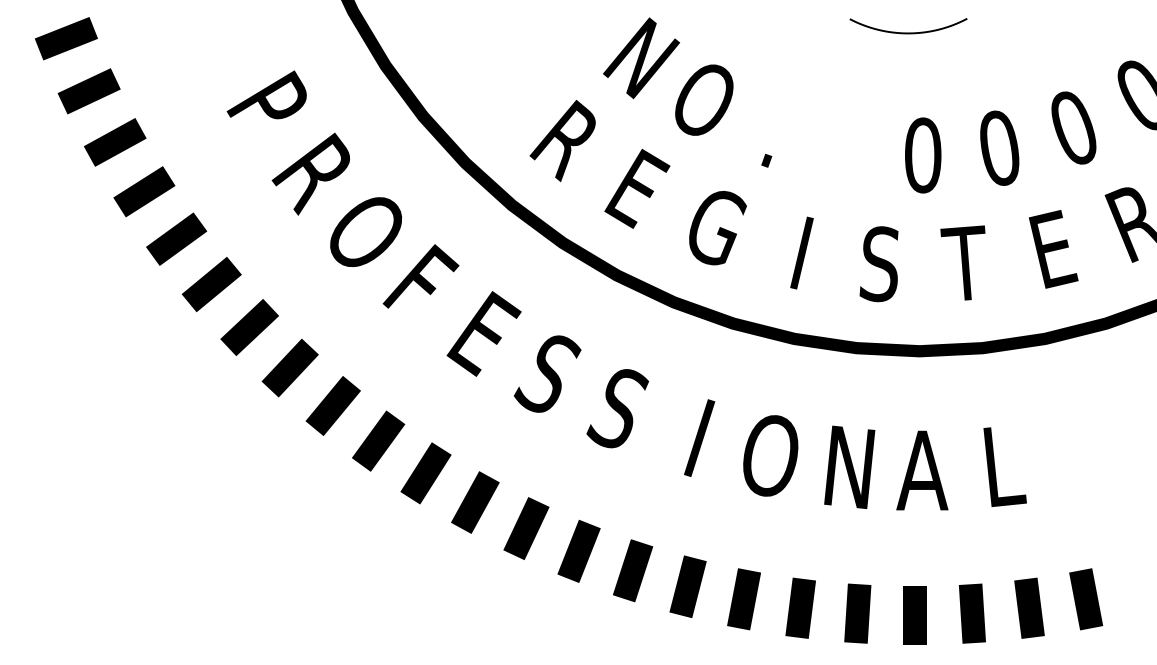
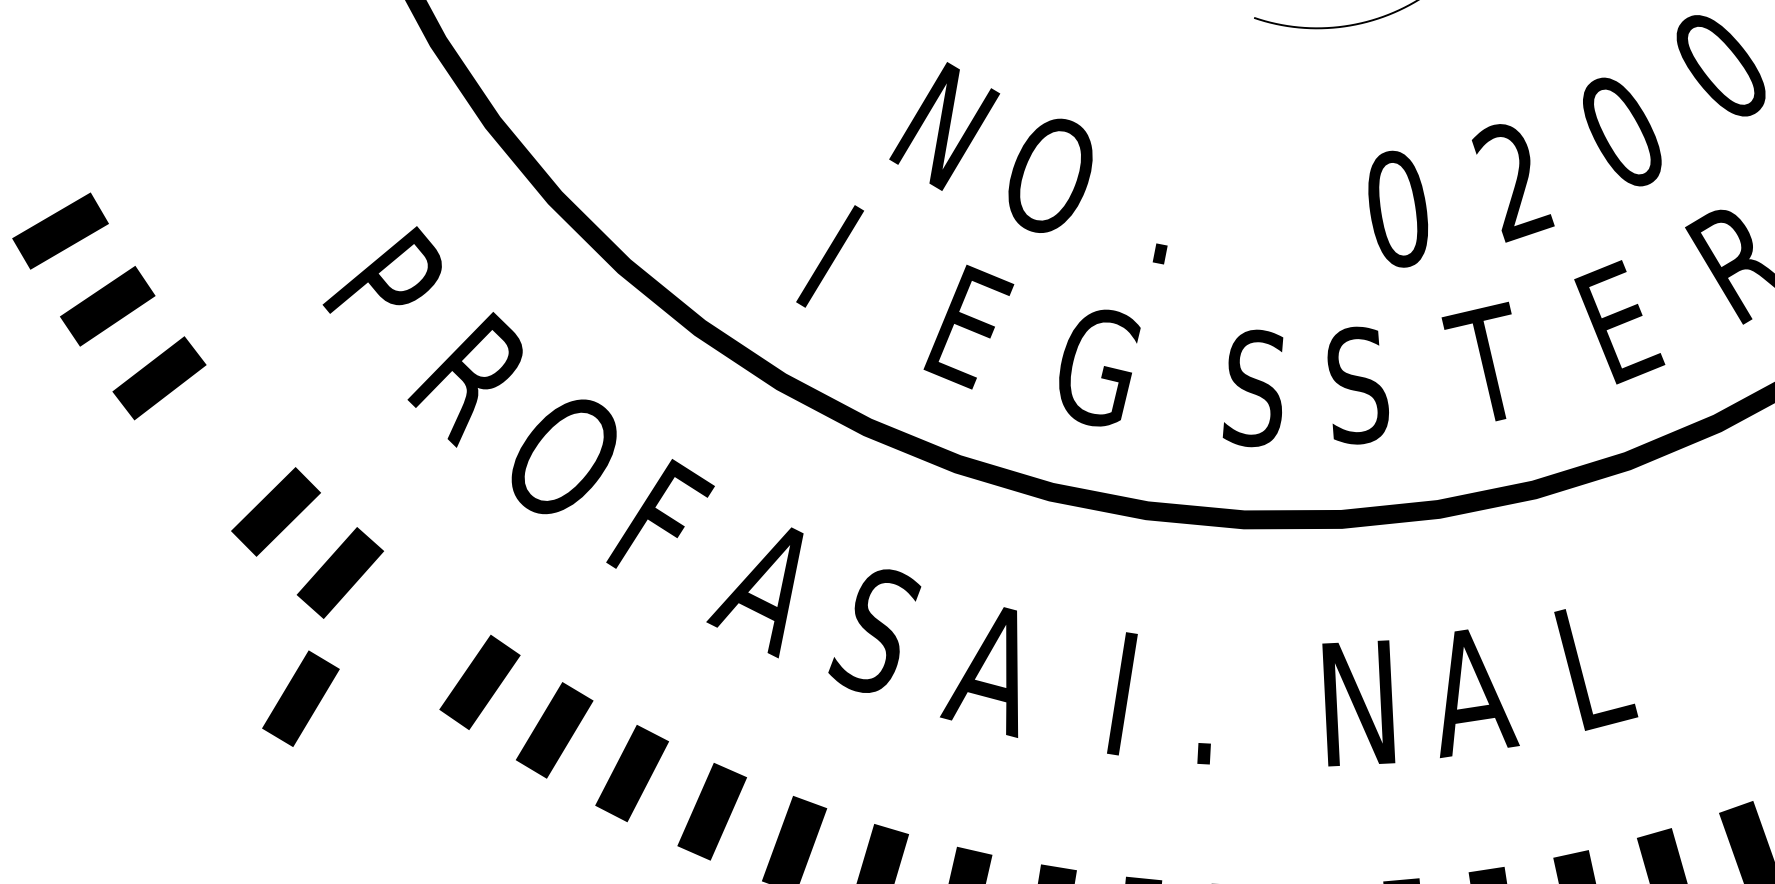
text: (575, 143) -> (863, 272), R -> I
text: (999, 148) -> (1513, 180), 0 -> 2
line: (144, 191) -> (215, 446), removed
text: (813, 254) -> (1253, 386), I -> S
line: (249, 327) -> (408, 629), removed
text: (480, 336) -> (763, 589), E -> A
line: (173, 360) -> (299, 698), added
text: (614, 412) -> (986, 674), S -> A
text: (769, 455) -> (1233, 703), O -> .

